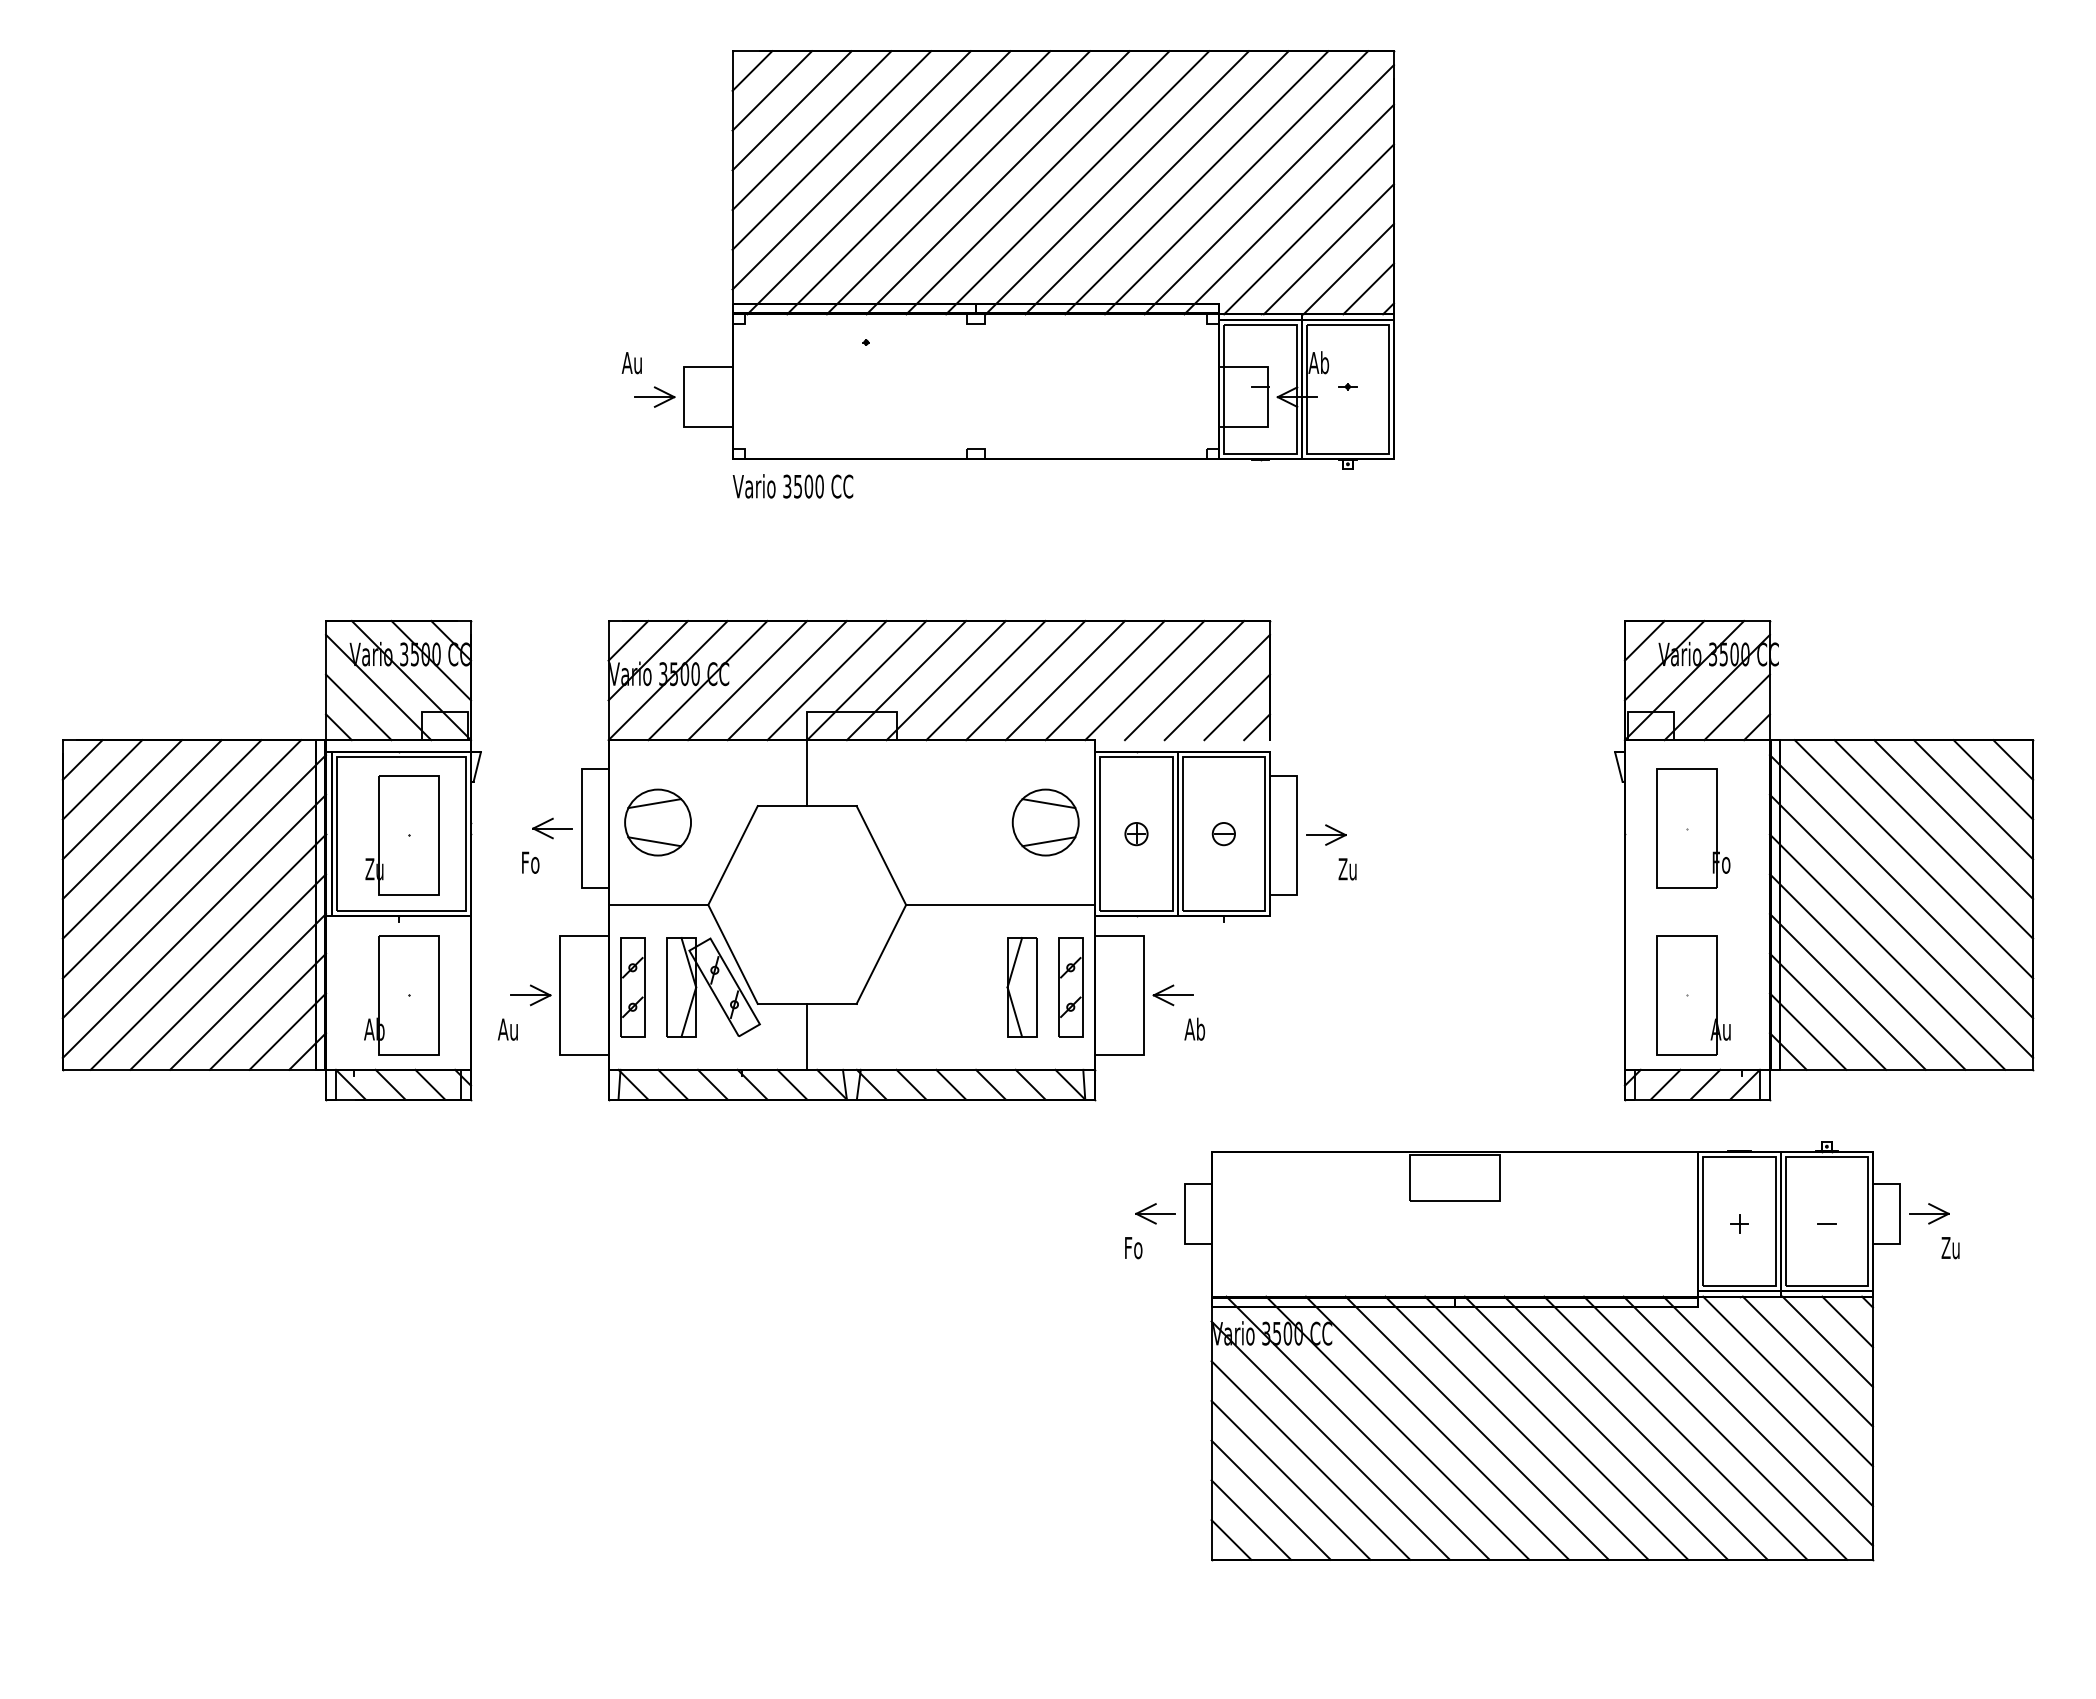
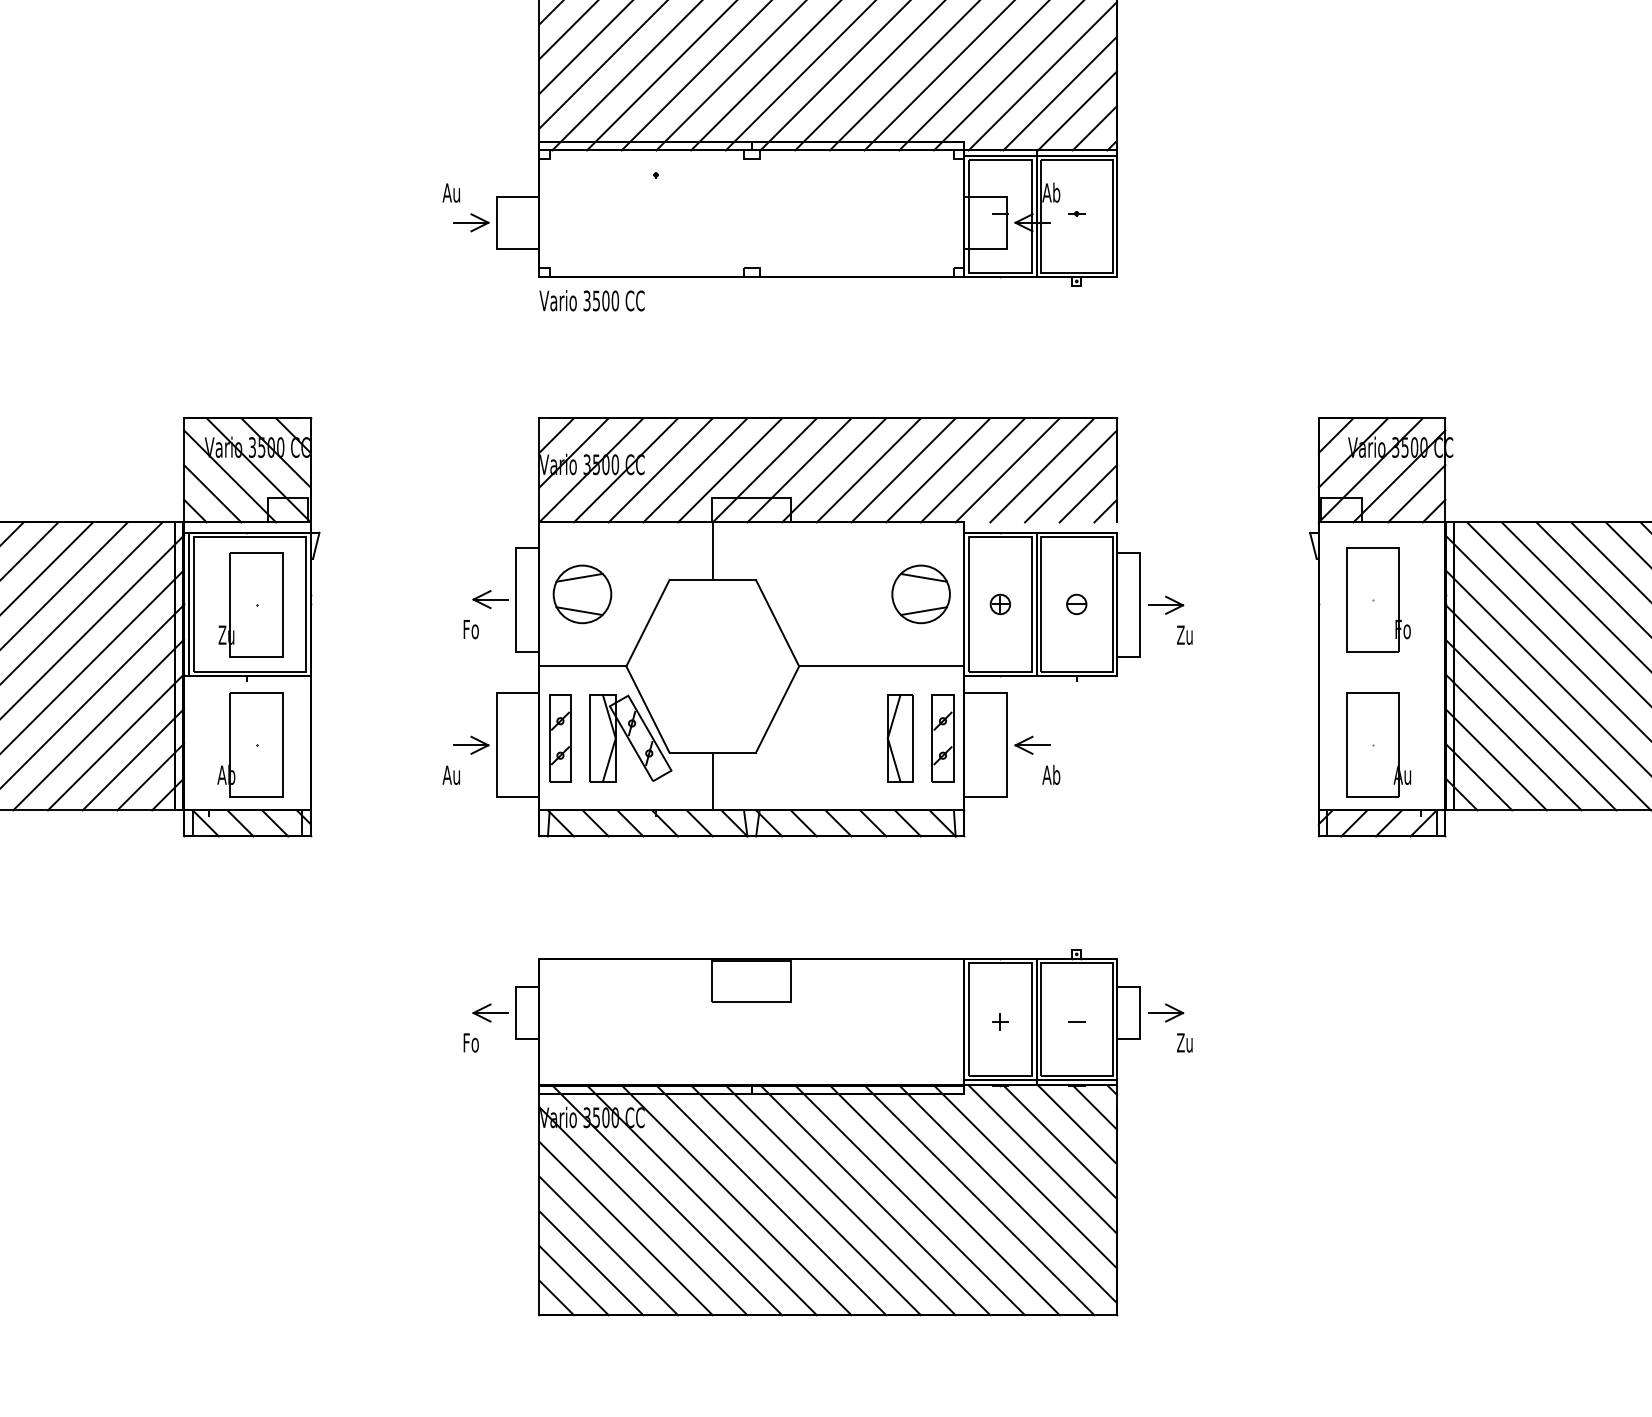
part: (927, 860) -> (817, 627), moved
part: (1542, 1351) -> (828, 1133), moved

